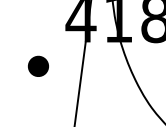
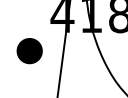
part: (38, 66) -> (29, 51), size x1.6

